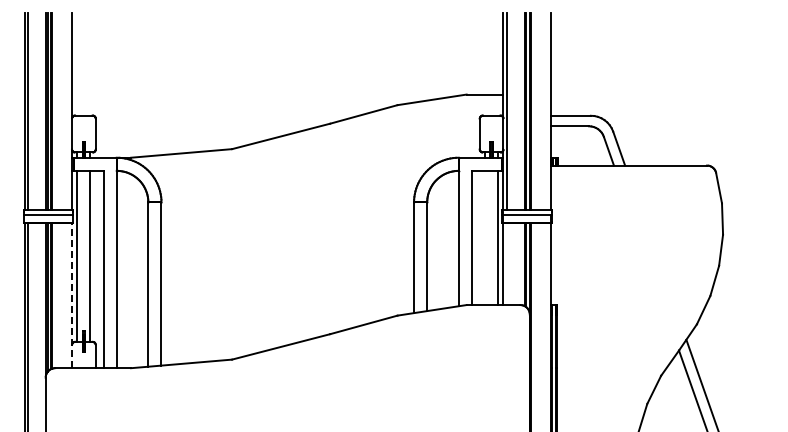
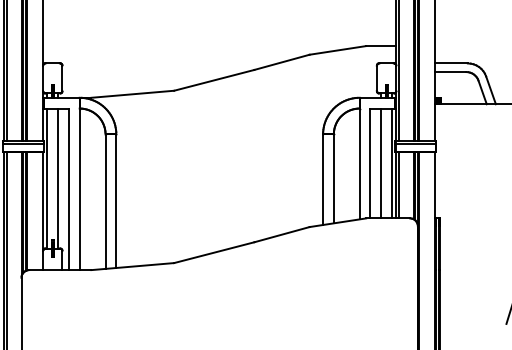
line: (485, 237) -> (381, 163), added
line: (506, 264) -> (398, 185), added
line: (72, 295) -> (43, 210), dashed -> solid

